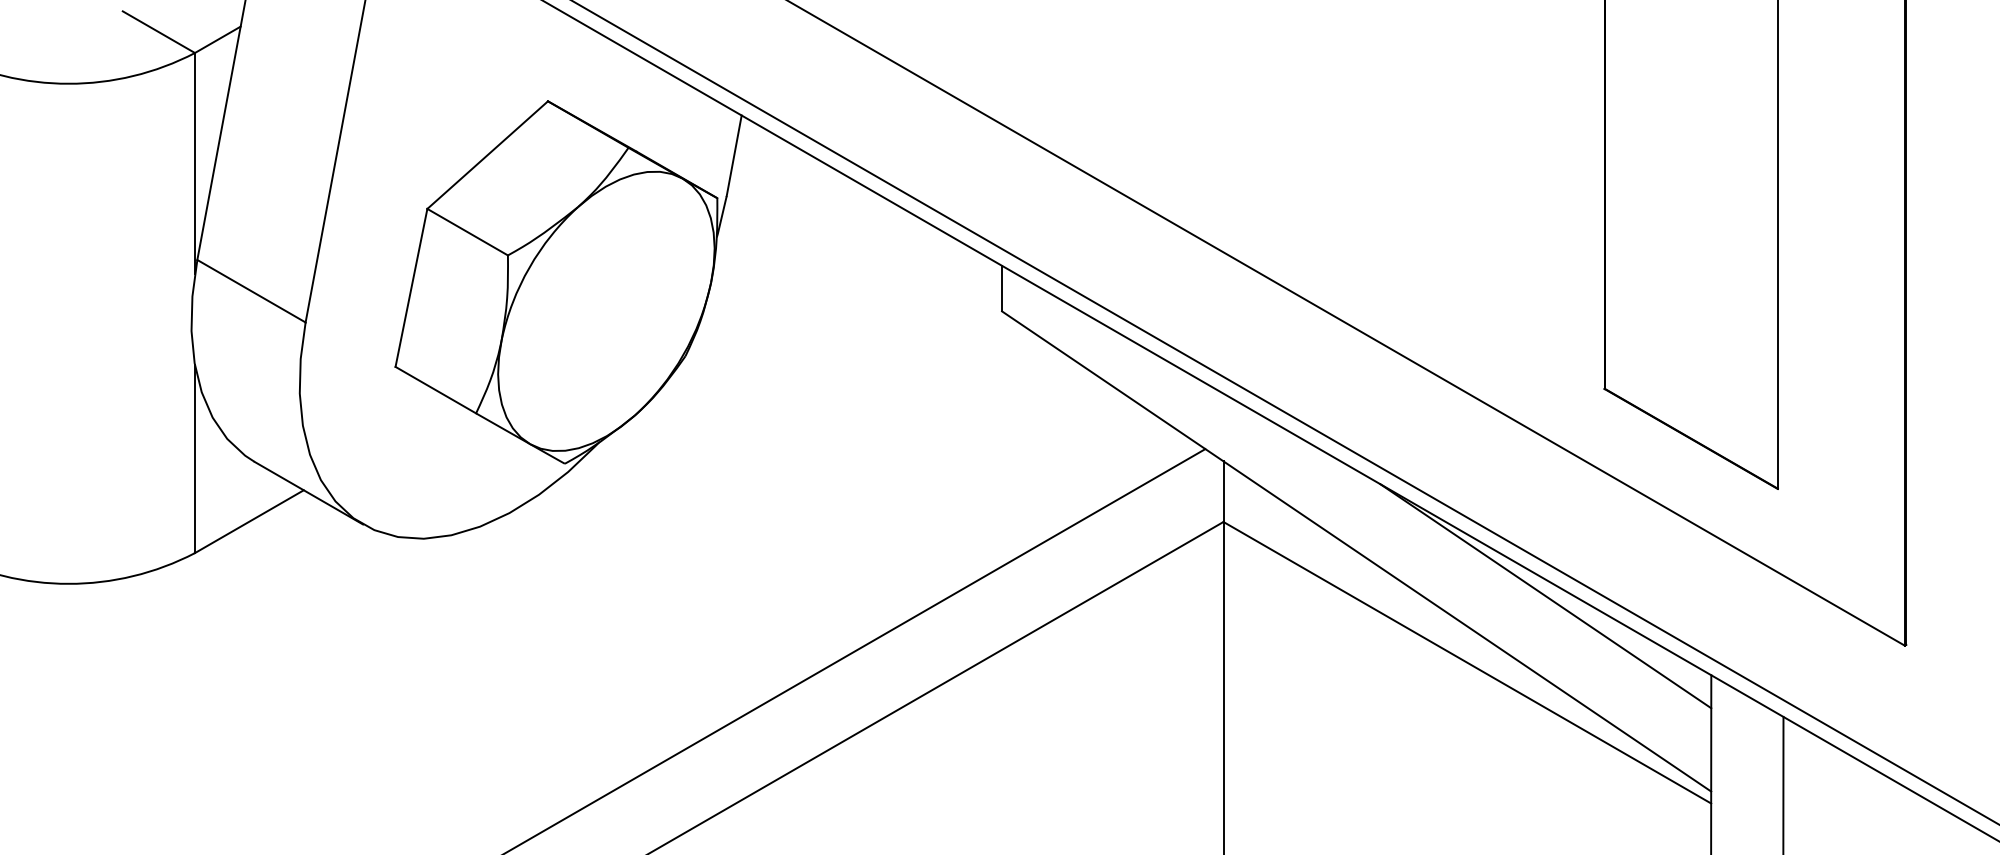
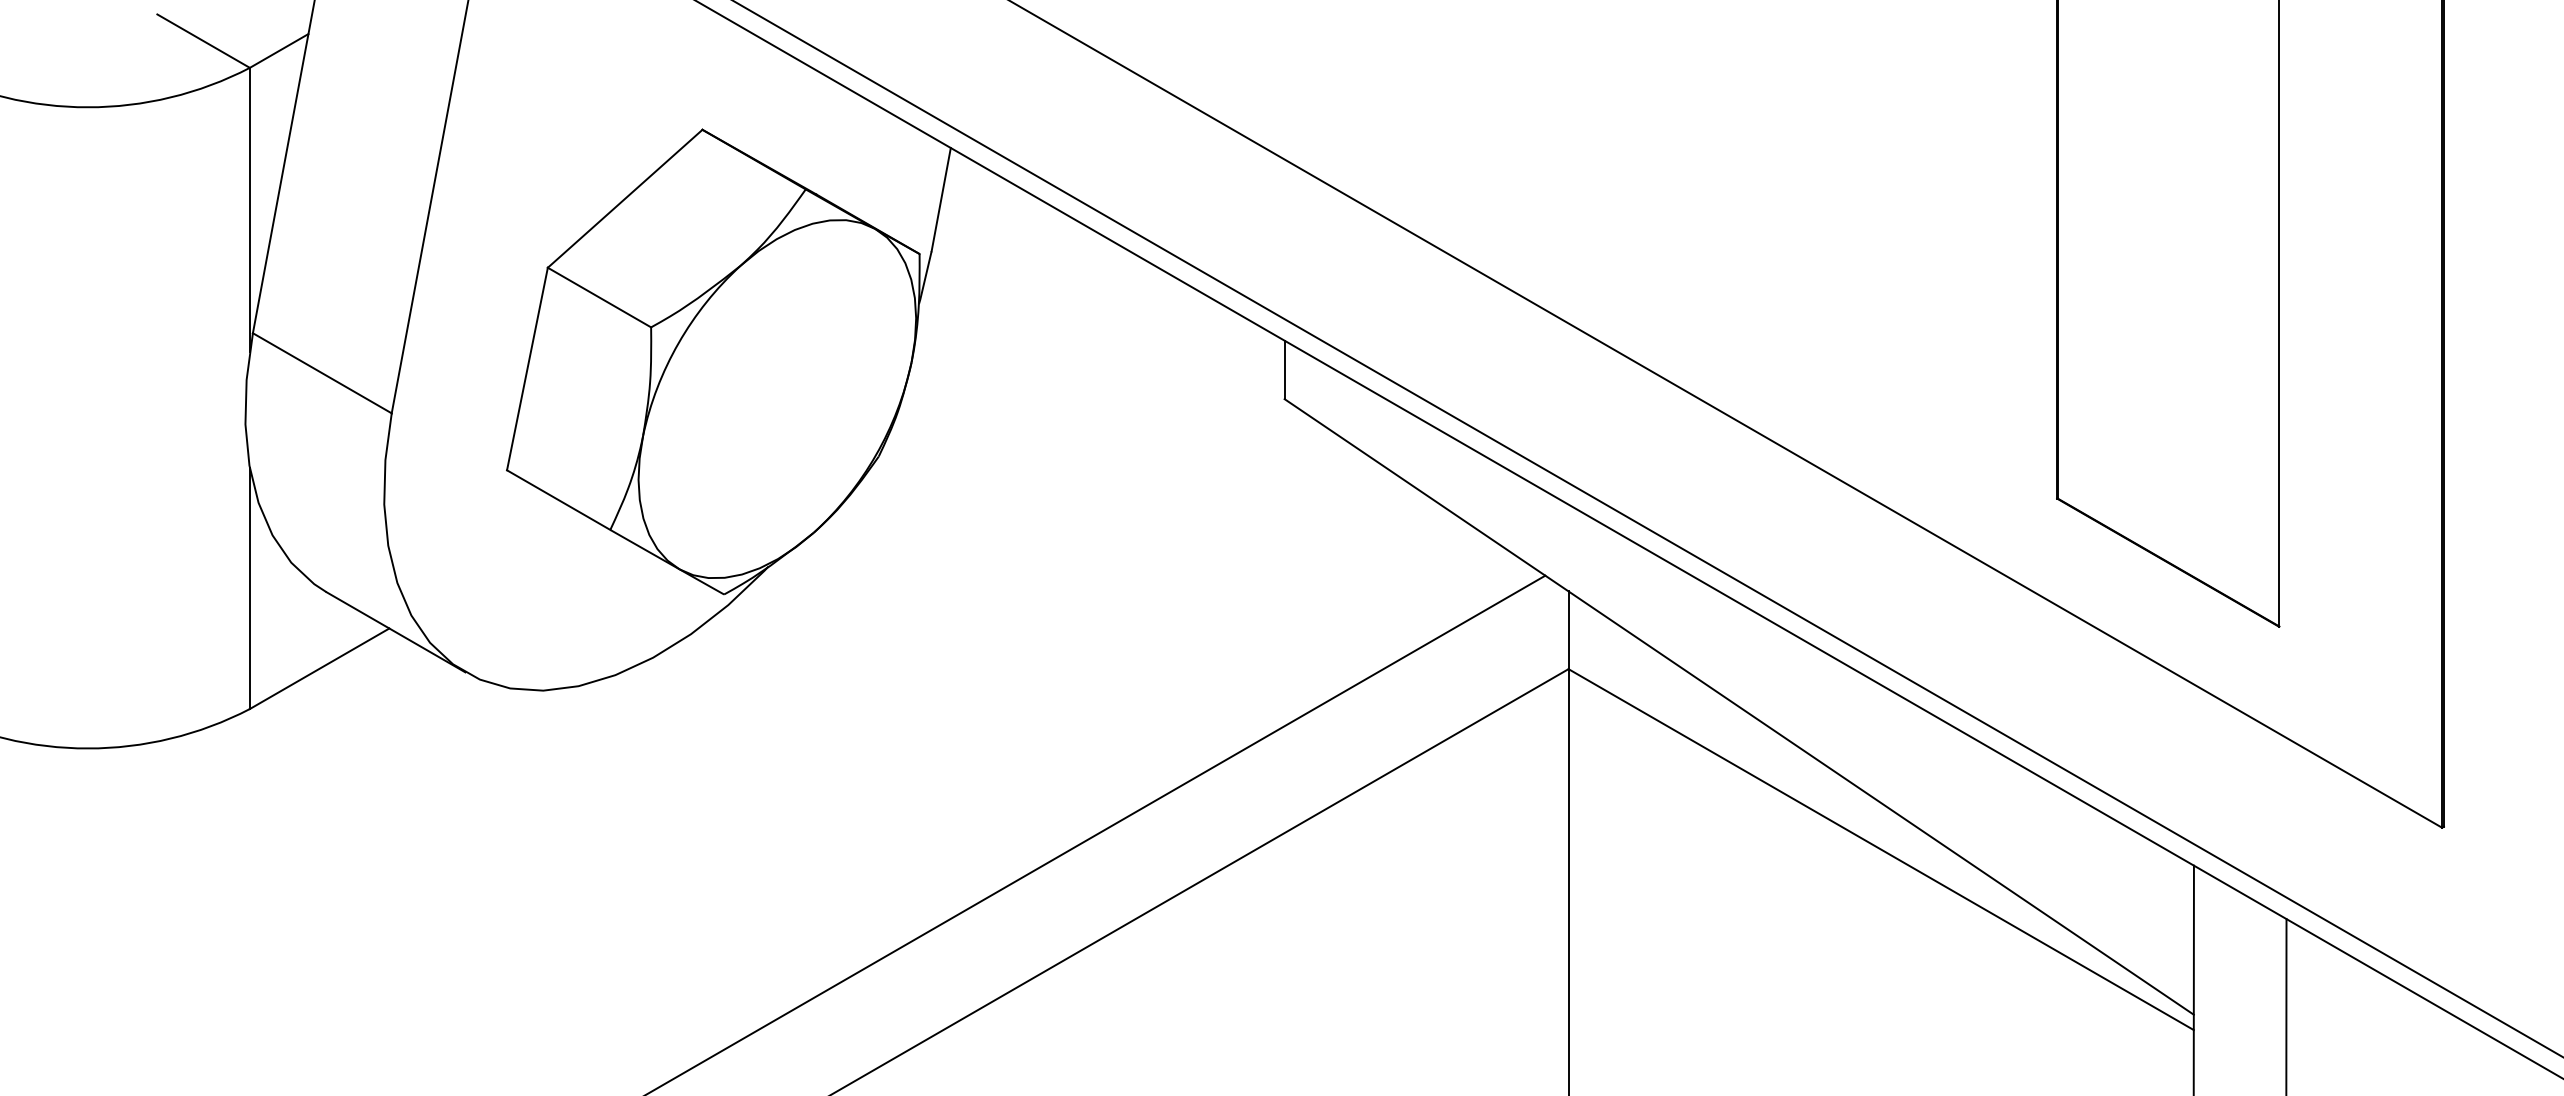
line: (1545, 596) -> (1981, 764), removed

